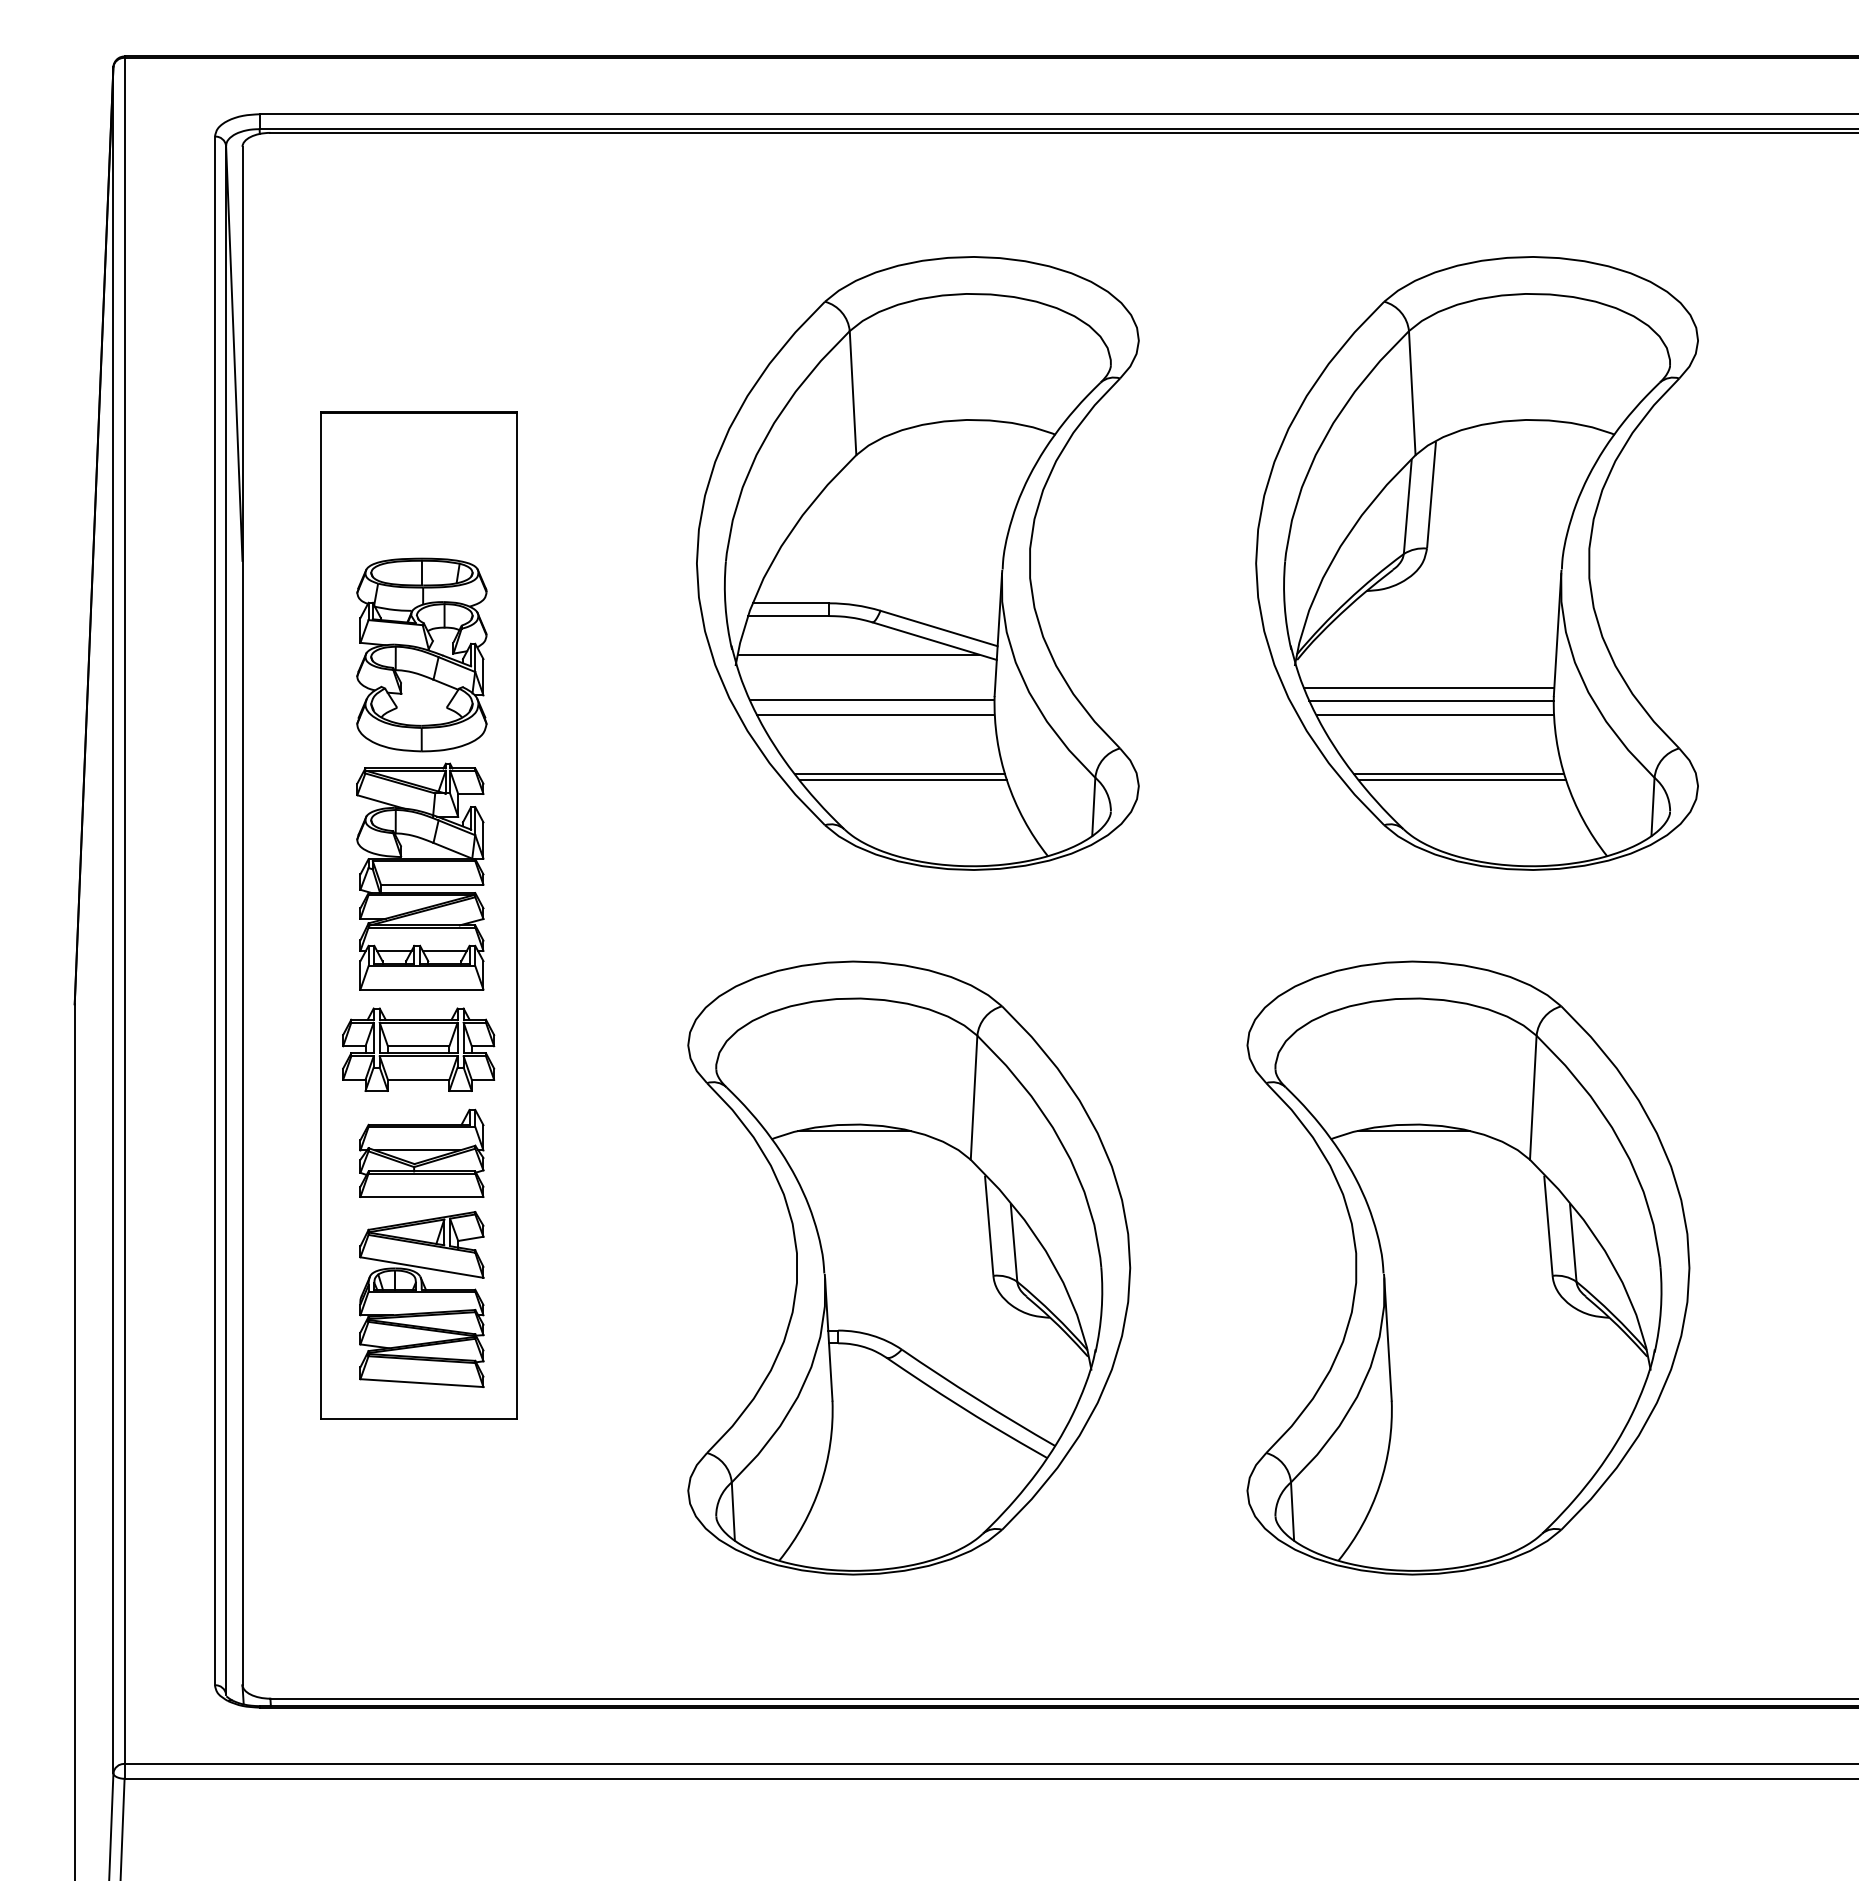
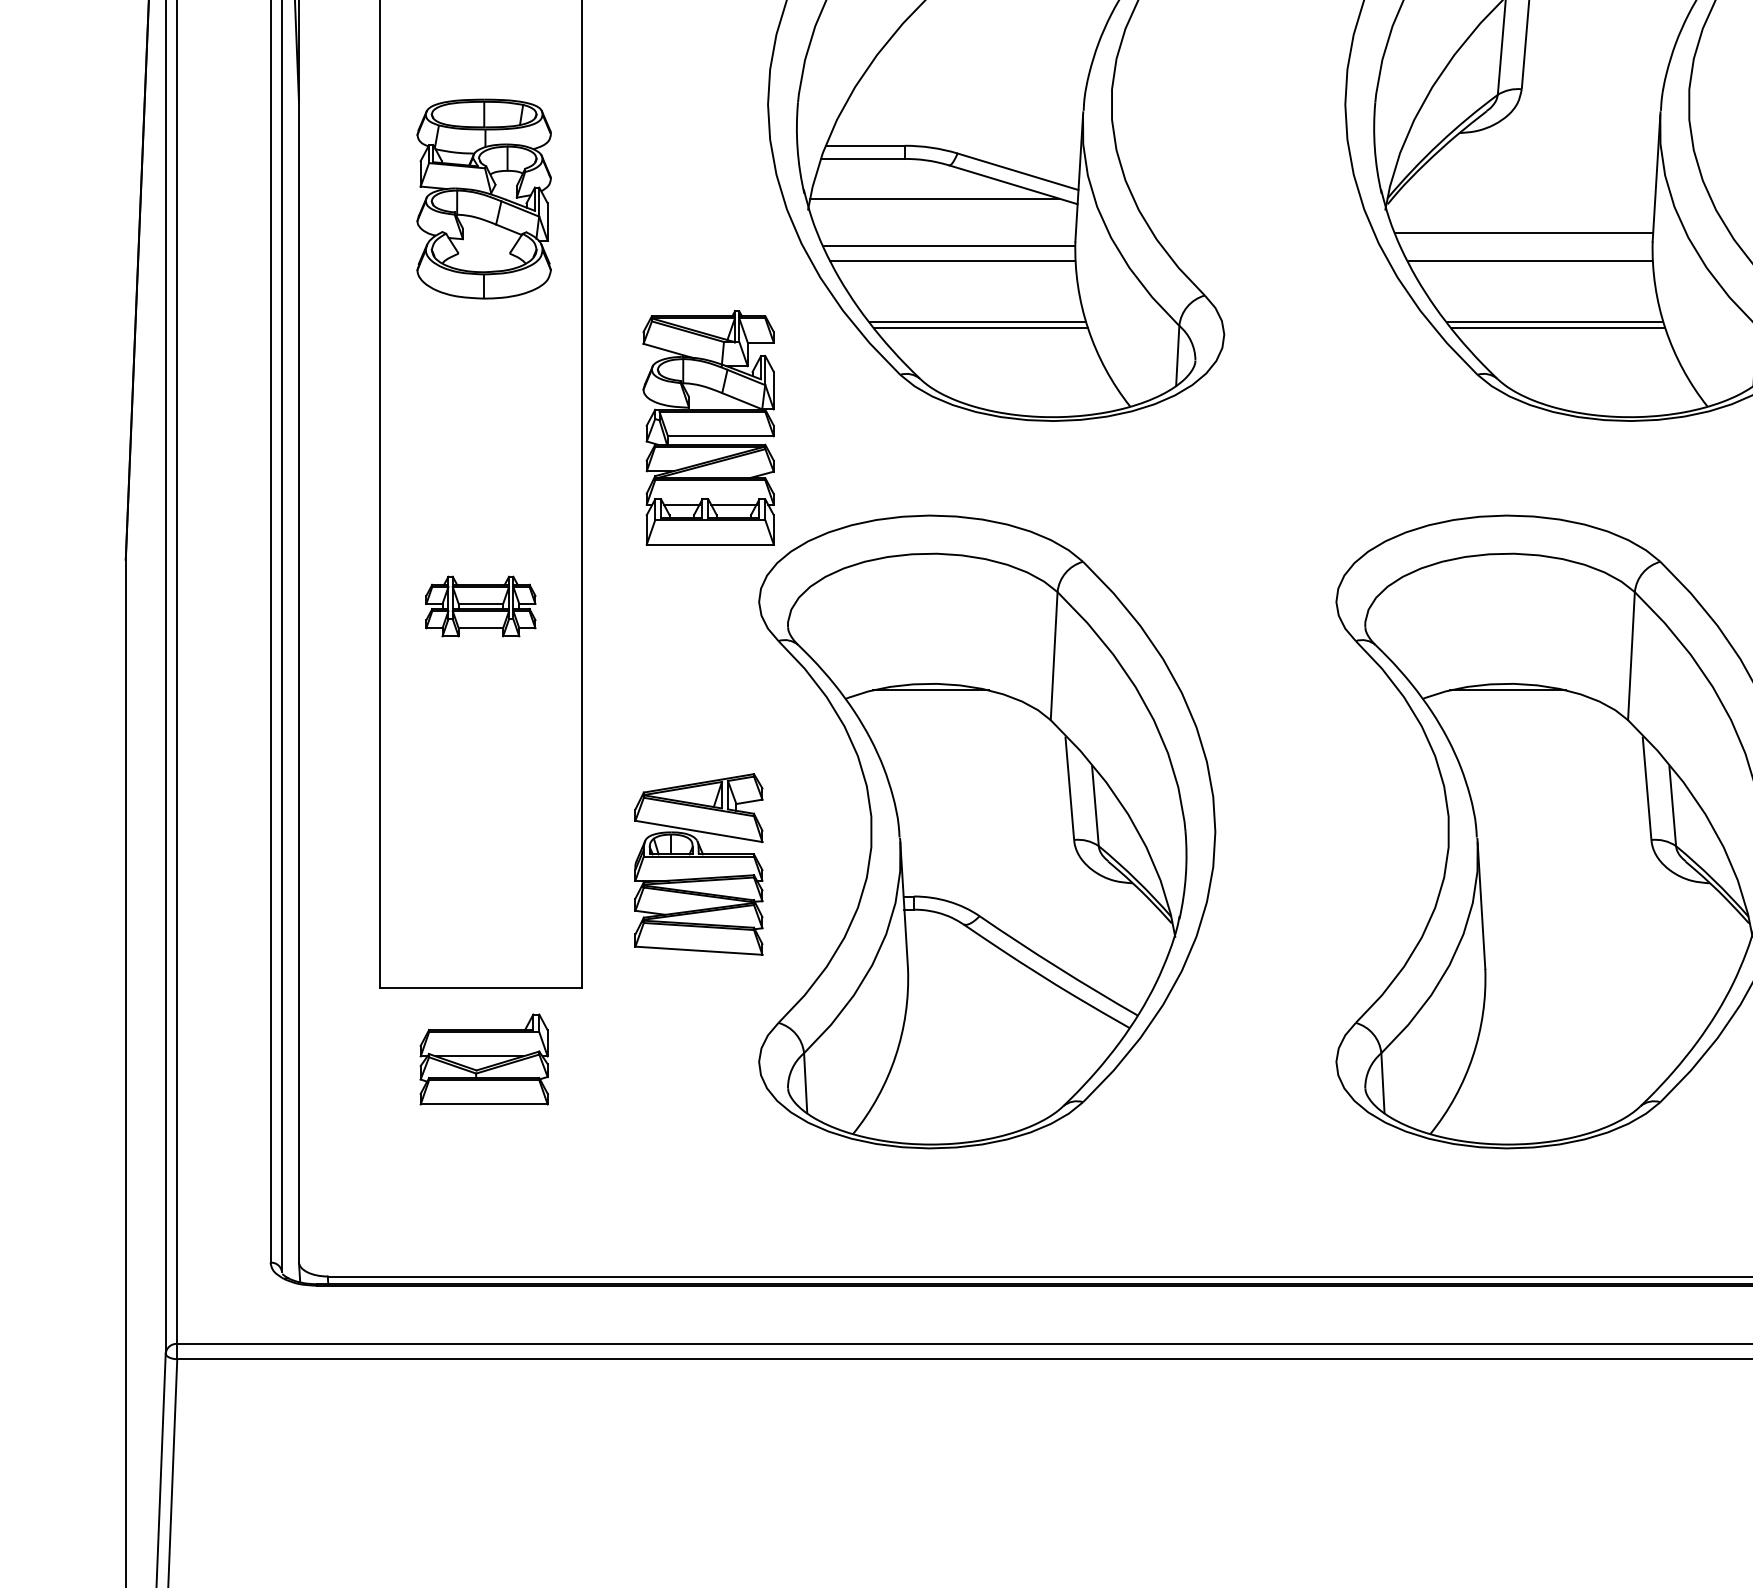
line: (1431, 700) -> (1526, 246), removed
part: (420, 876) -> (708, 427), moved
part: (418, 1049) -> (480, 606), size x0.7
part: (421, 1152) -> (483, 1058), moved
part: (421, 1299) -> (698, 864), moved

